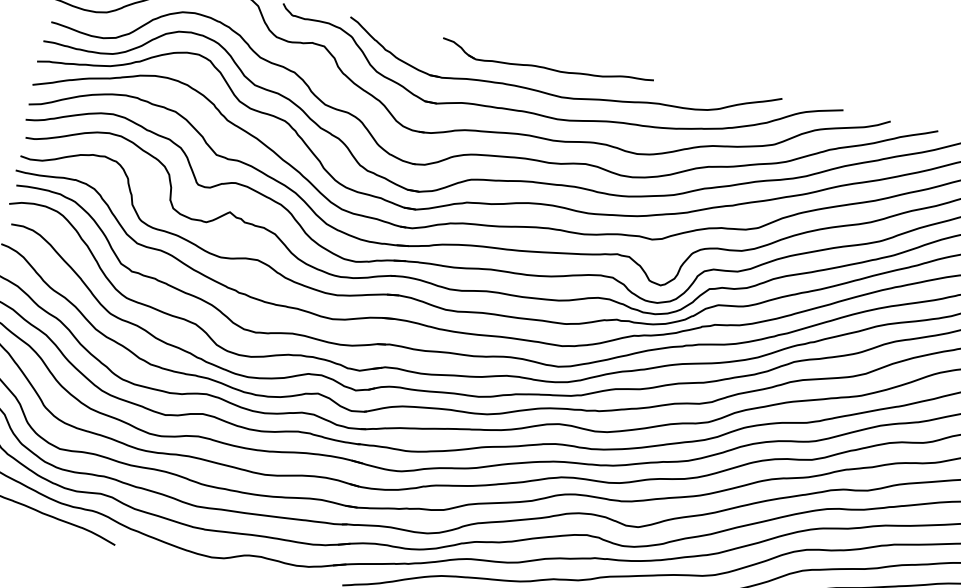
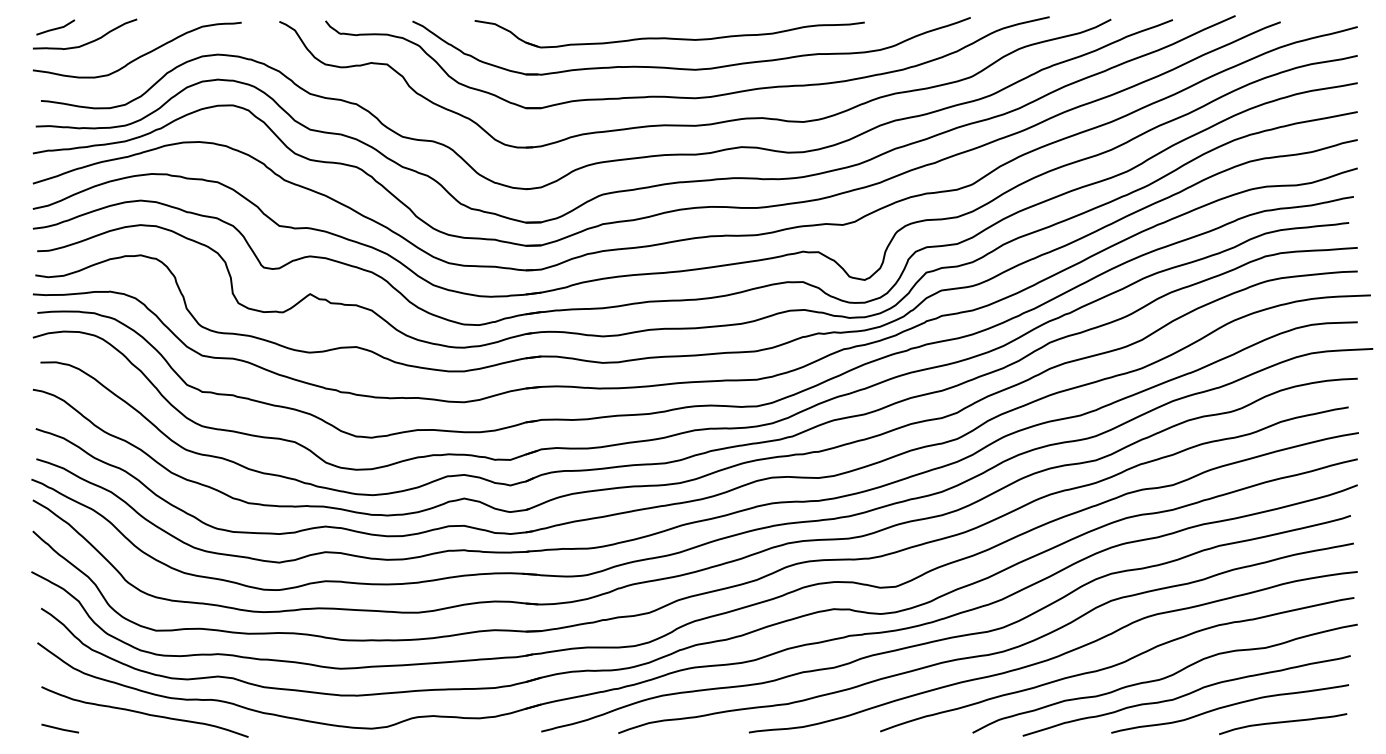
part: (547, 66) -> (669, 34), size x1.43

